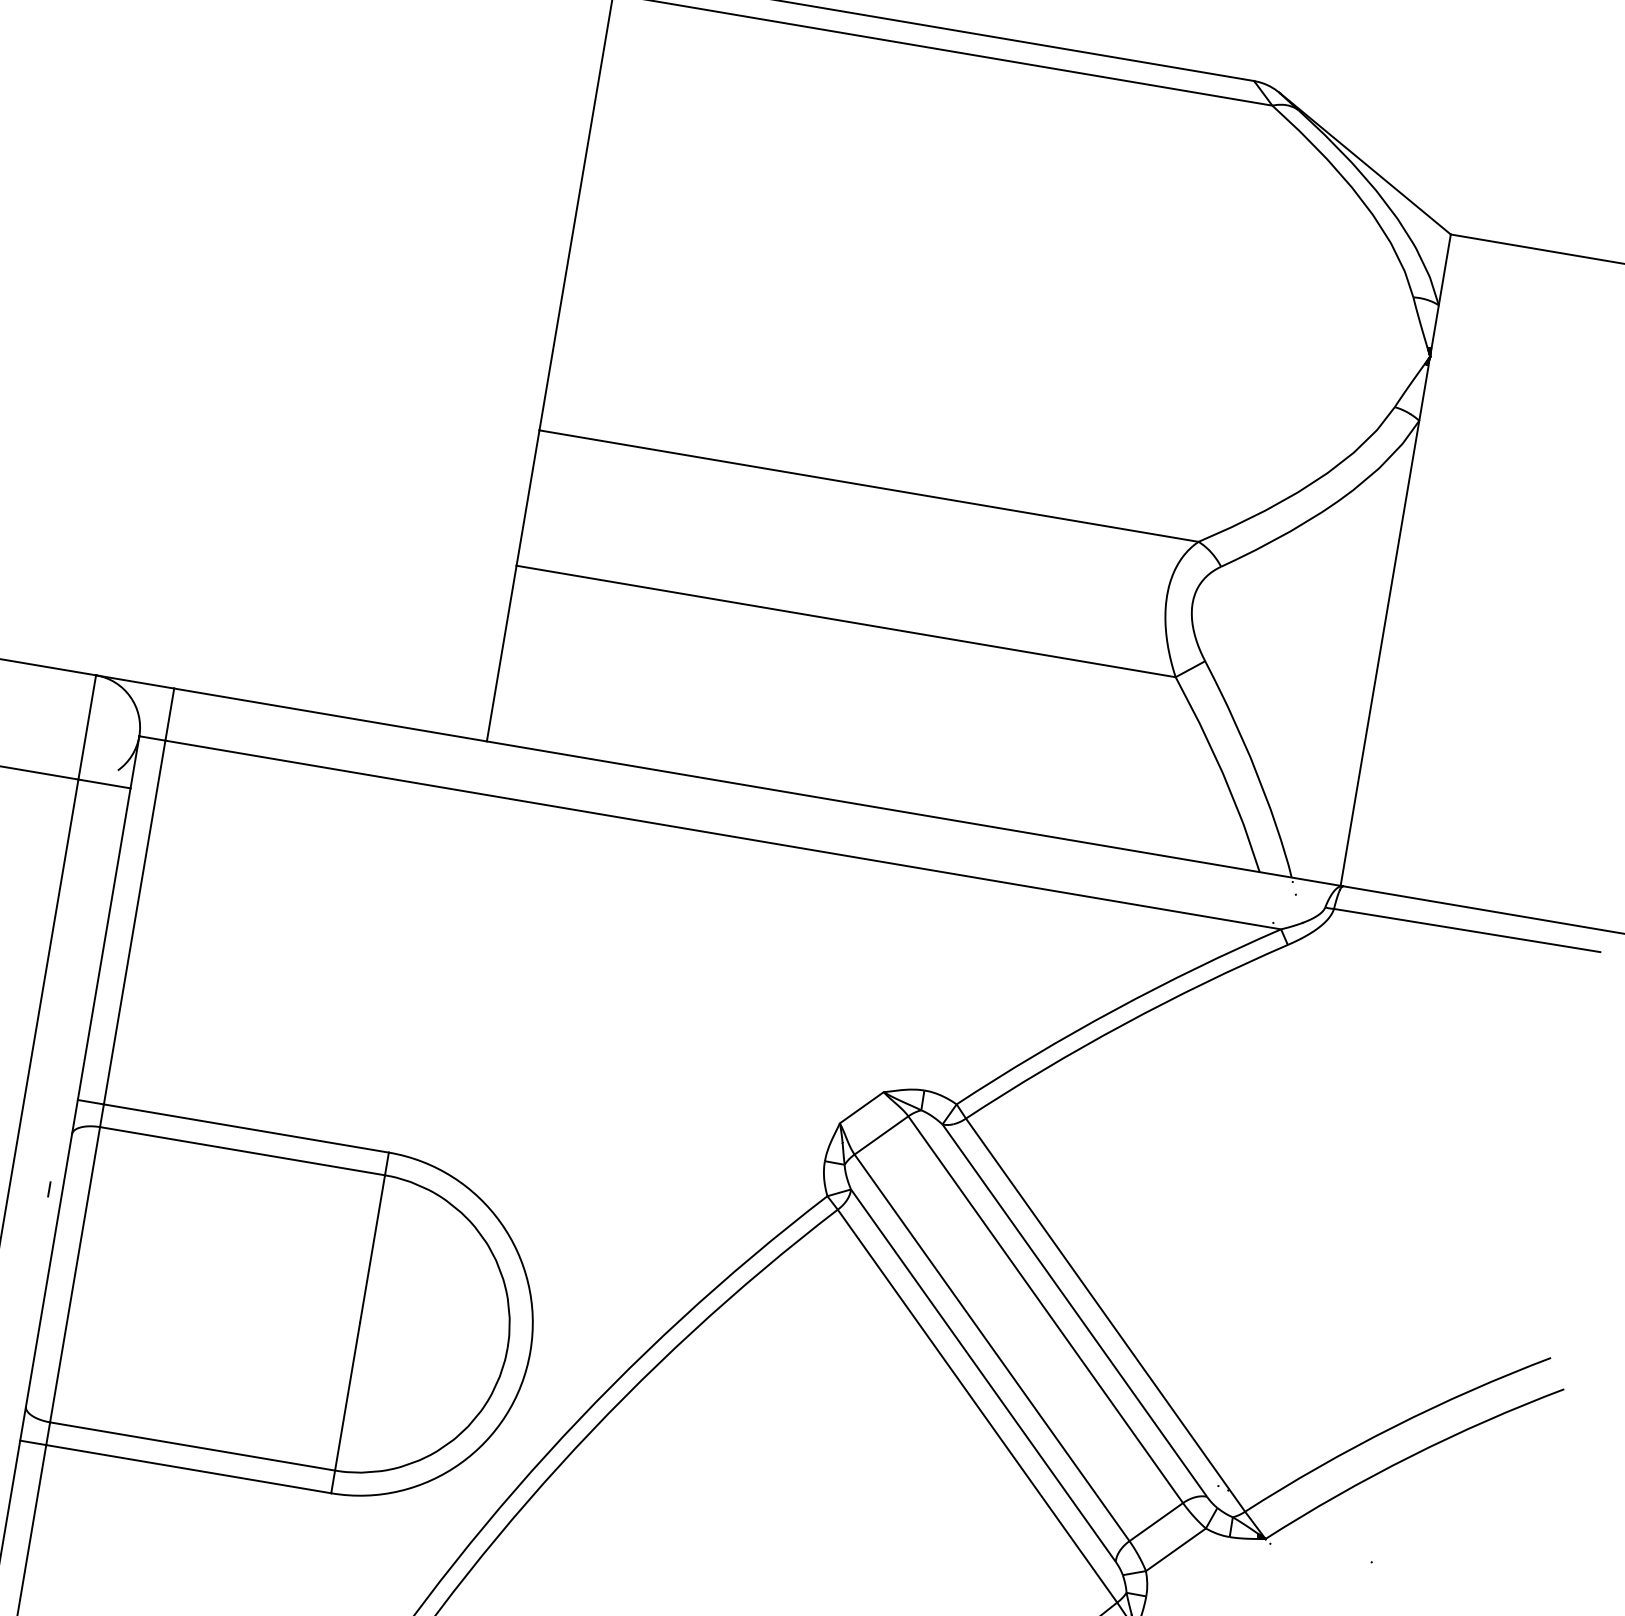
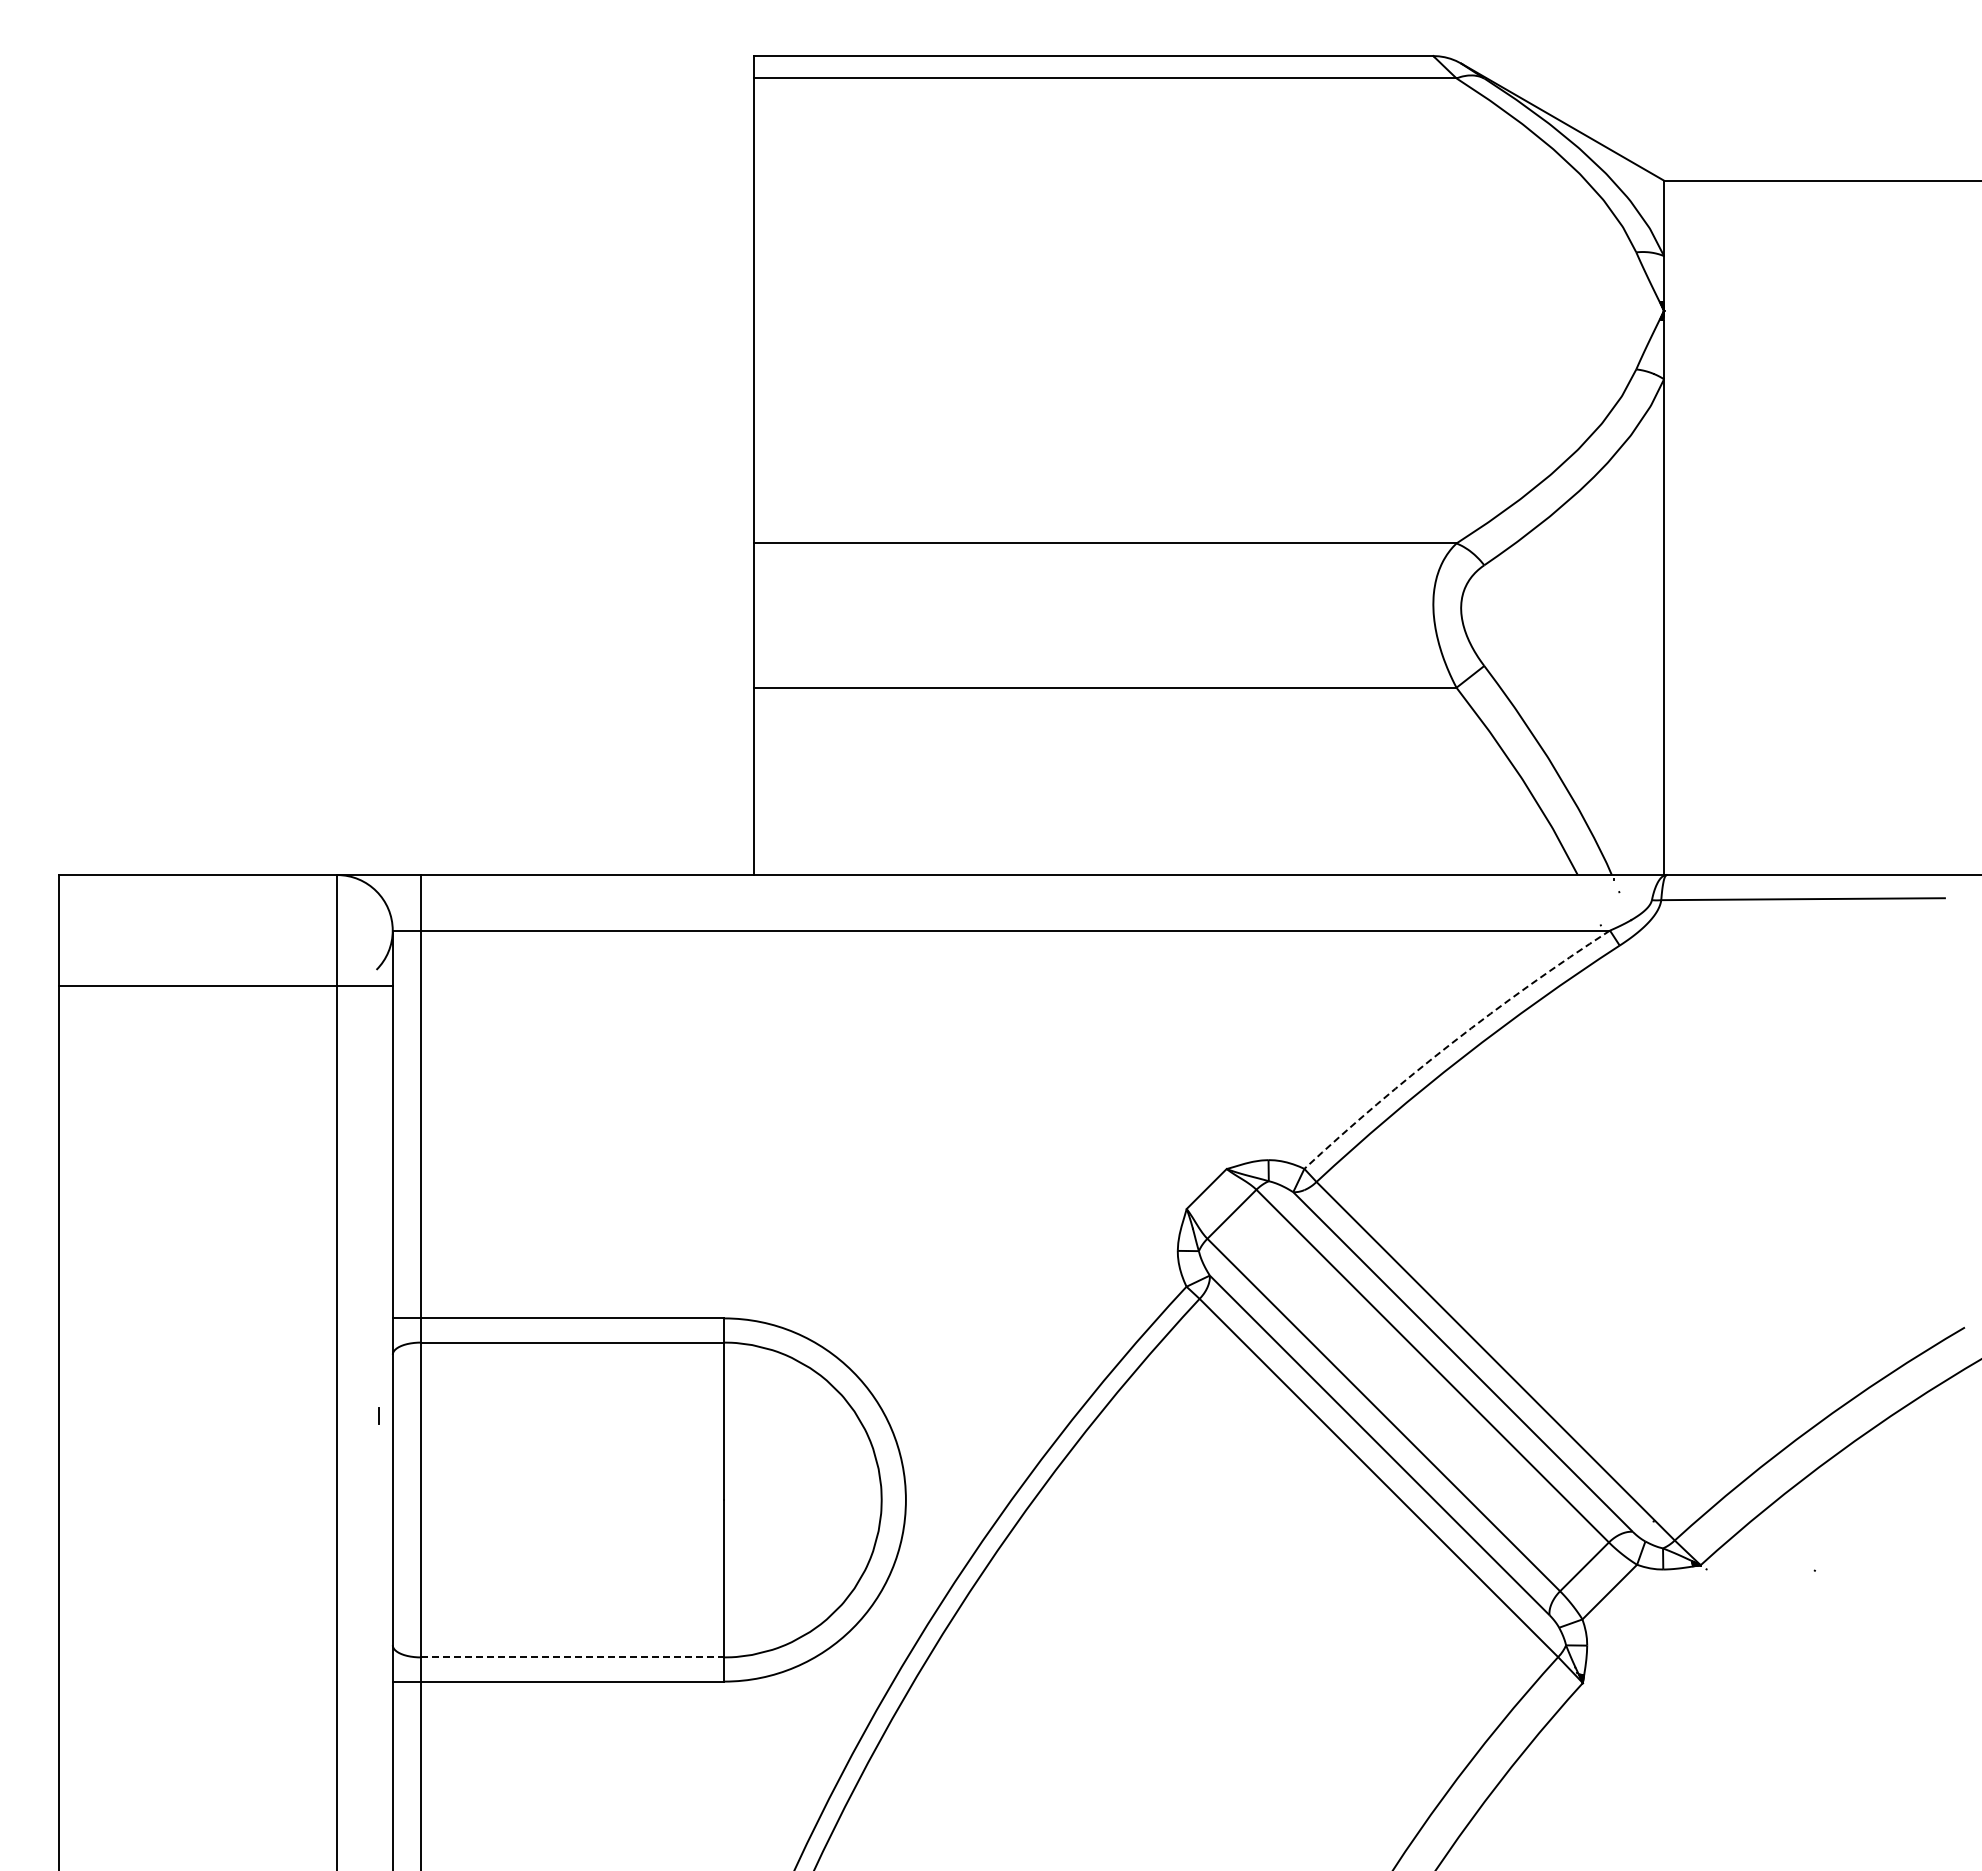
arc: (1115, 1010) -> (1452, 1043), solid -> dashed
line: (192, 1446) -> (572, 1657), solid -> dashed

